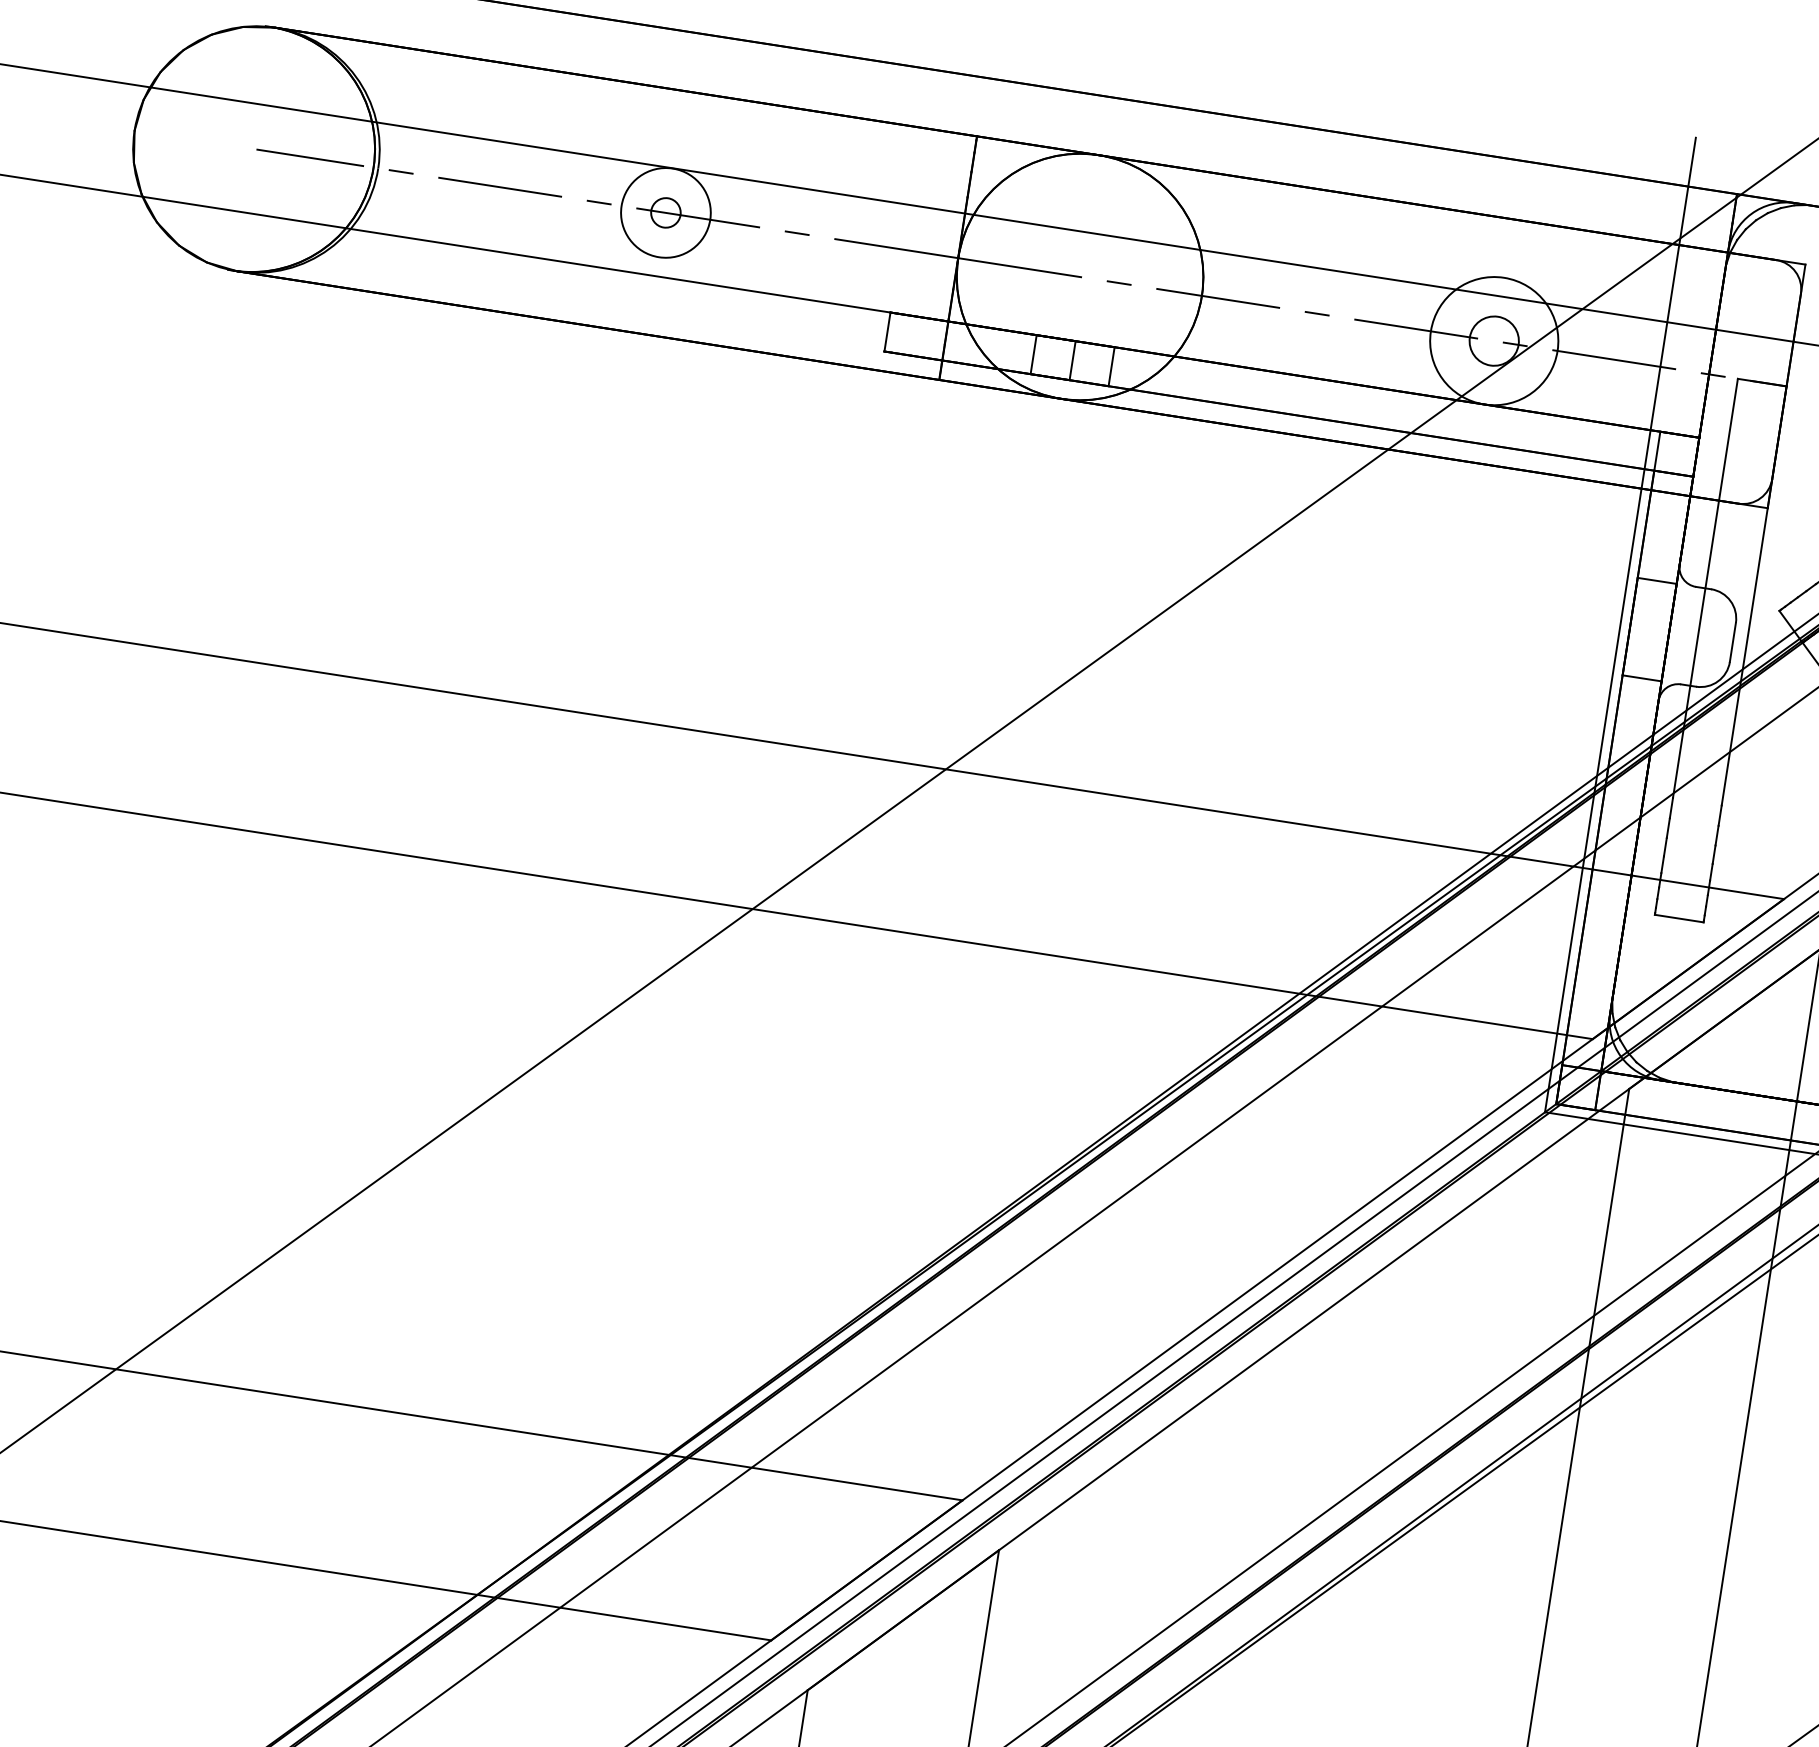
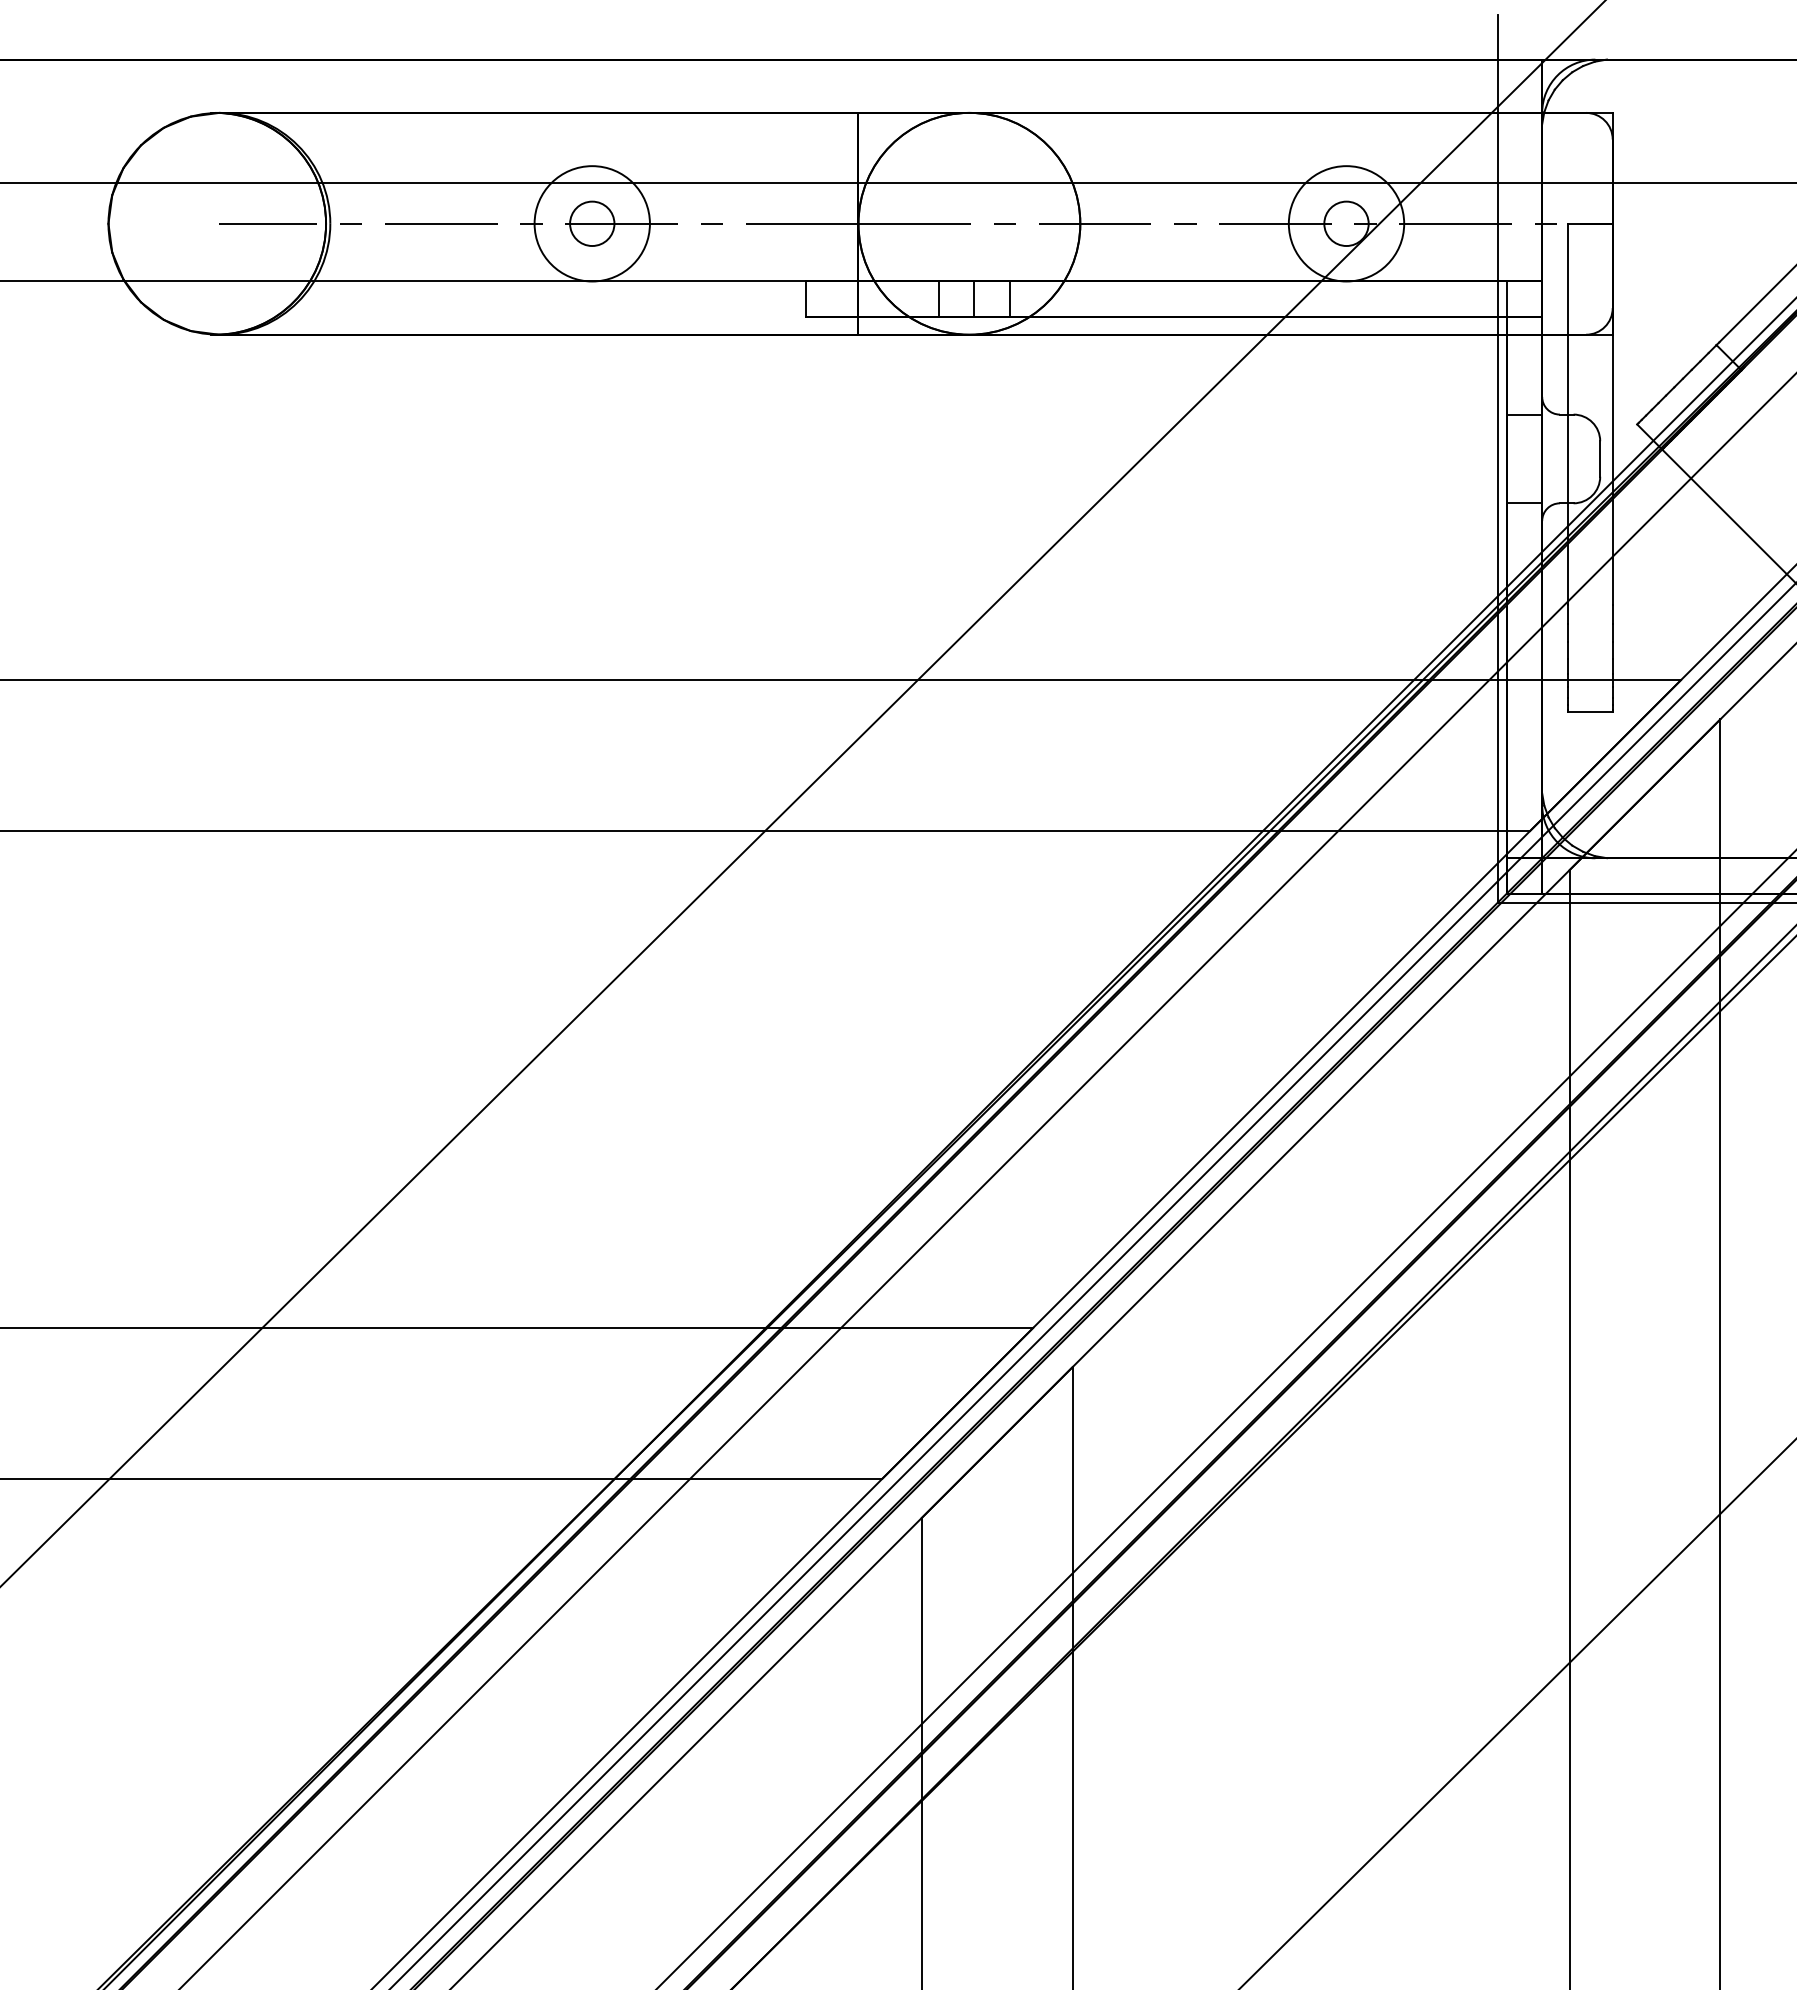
circle: (665, 212) -> (591, 223), size x1.43
circle: (666, 212) -> (592, 223), size x1.67

